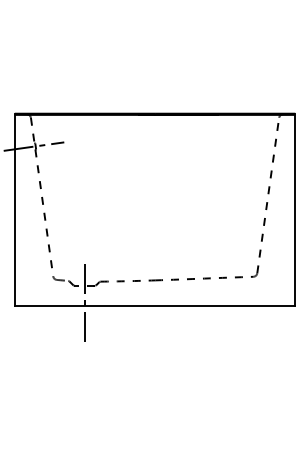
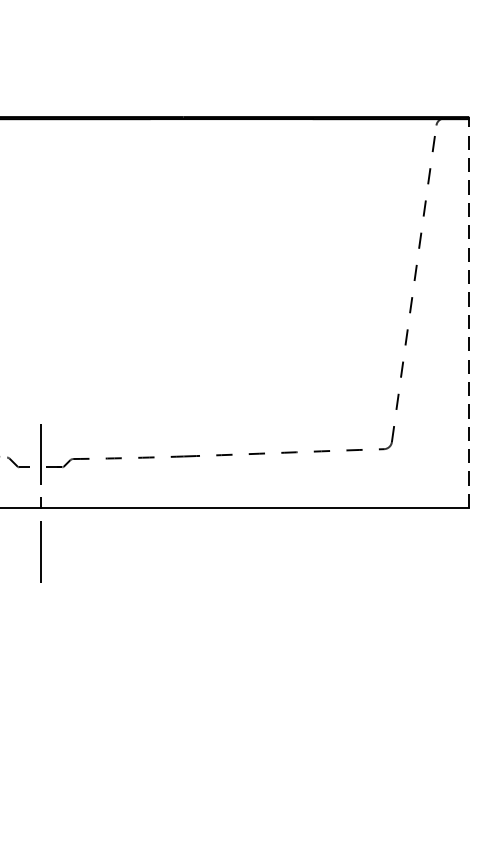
line: (295, 209) -> (469, 312), solid -> dashed

